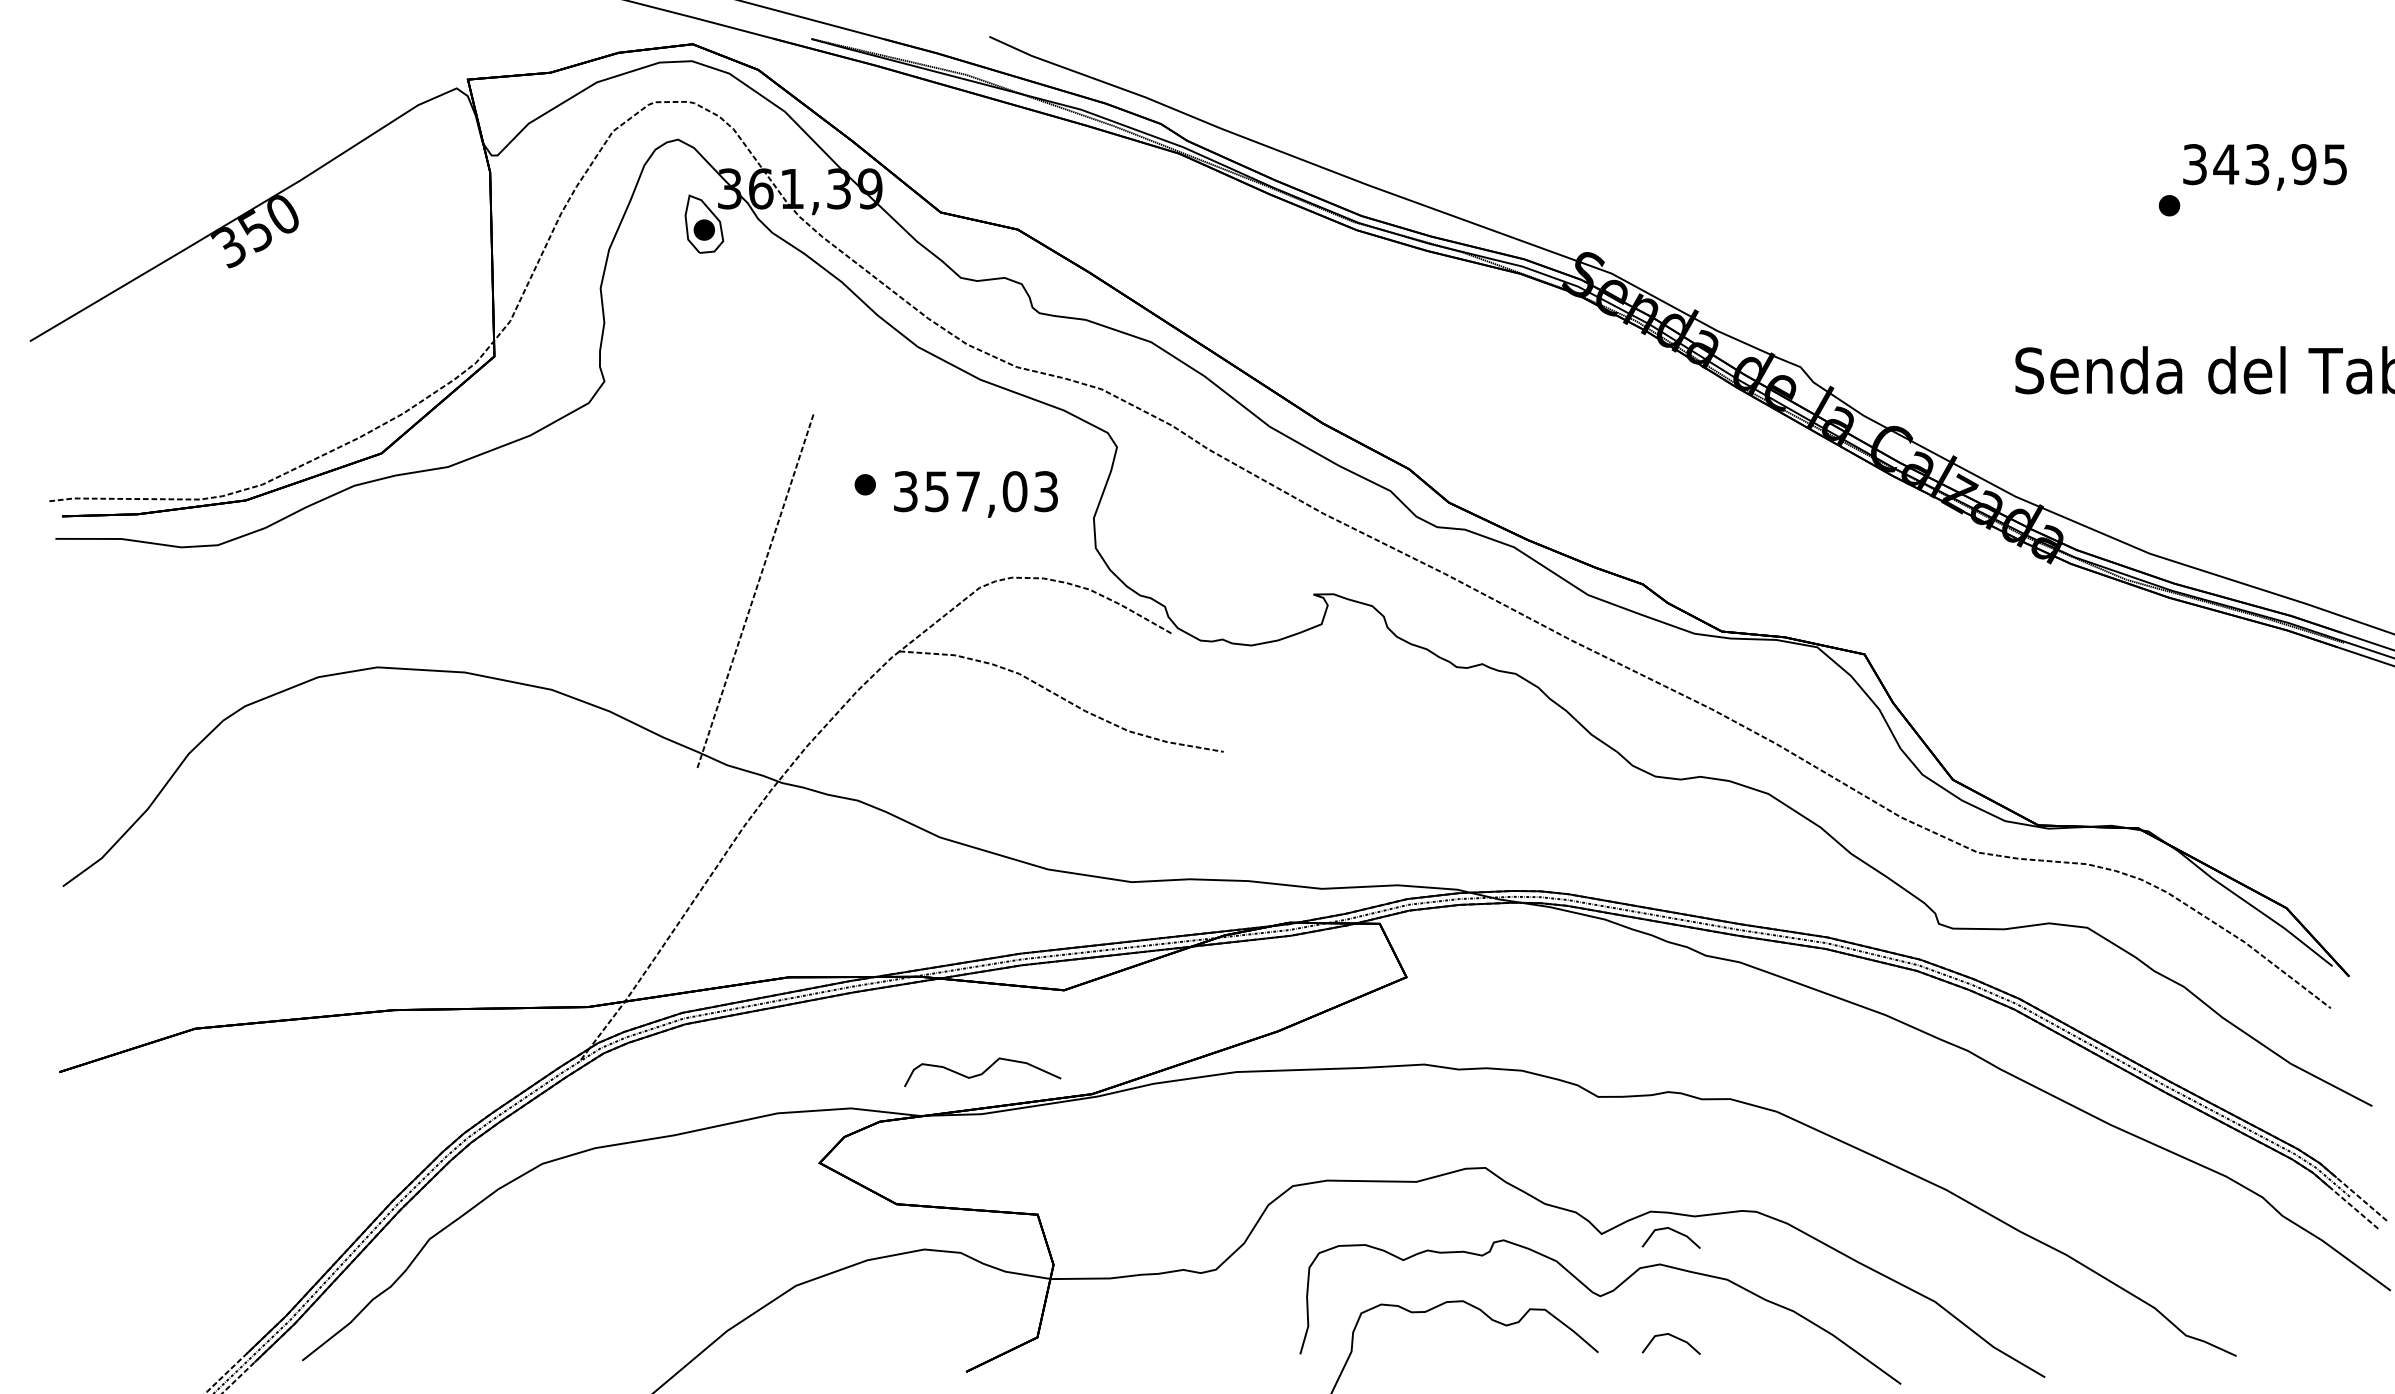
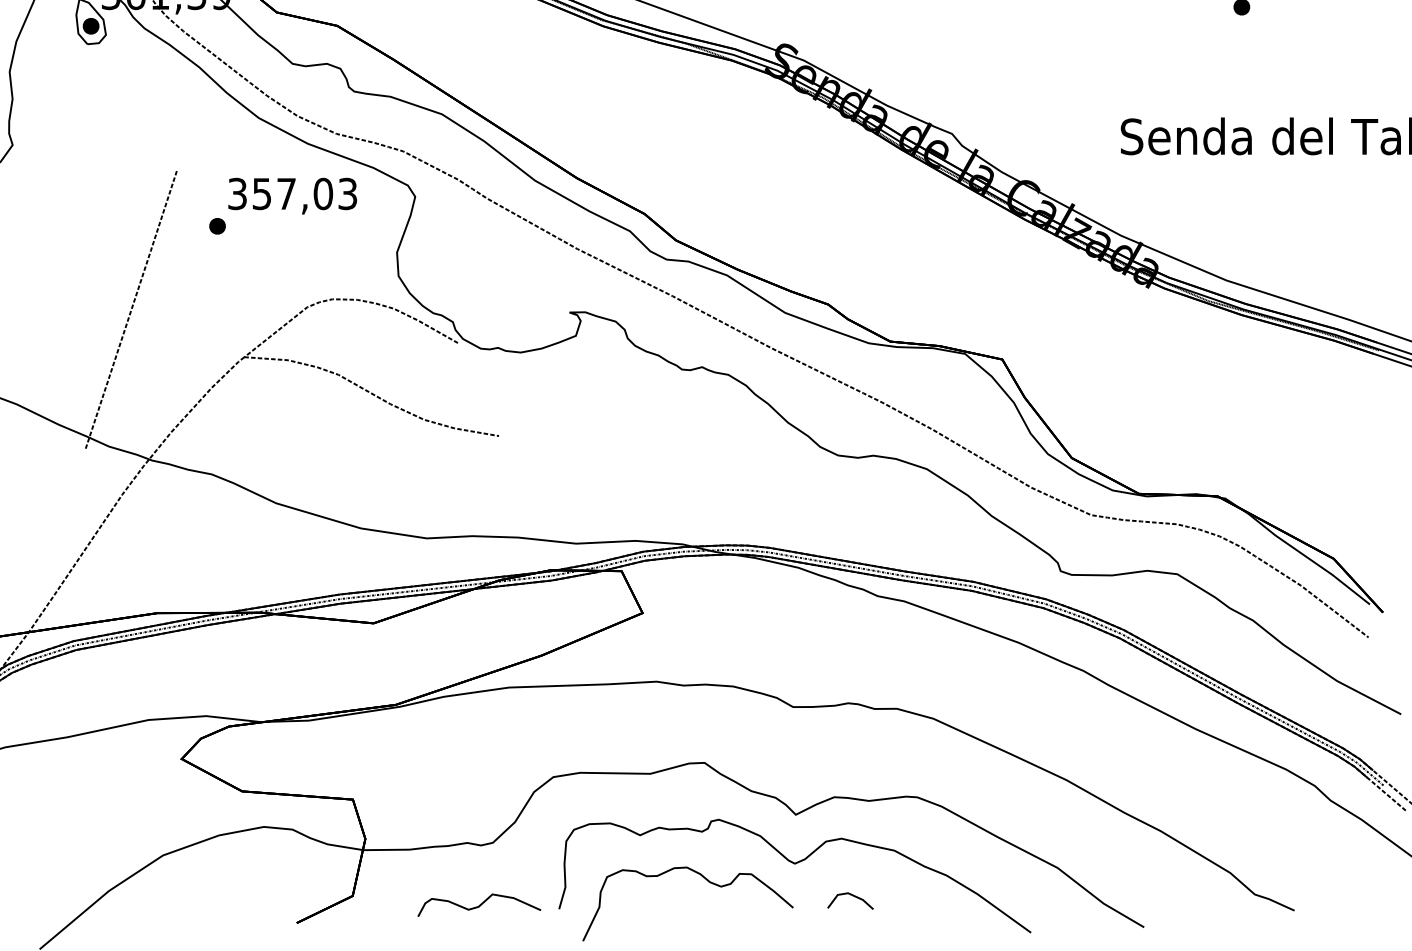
text: (975, 494) -> (292, 196), moved
curve: (982, 1072) -> (479, 905), moved
line: (1673, 1231) -> (852, 812), removed

